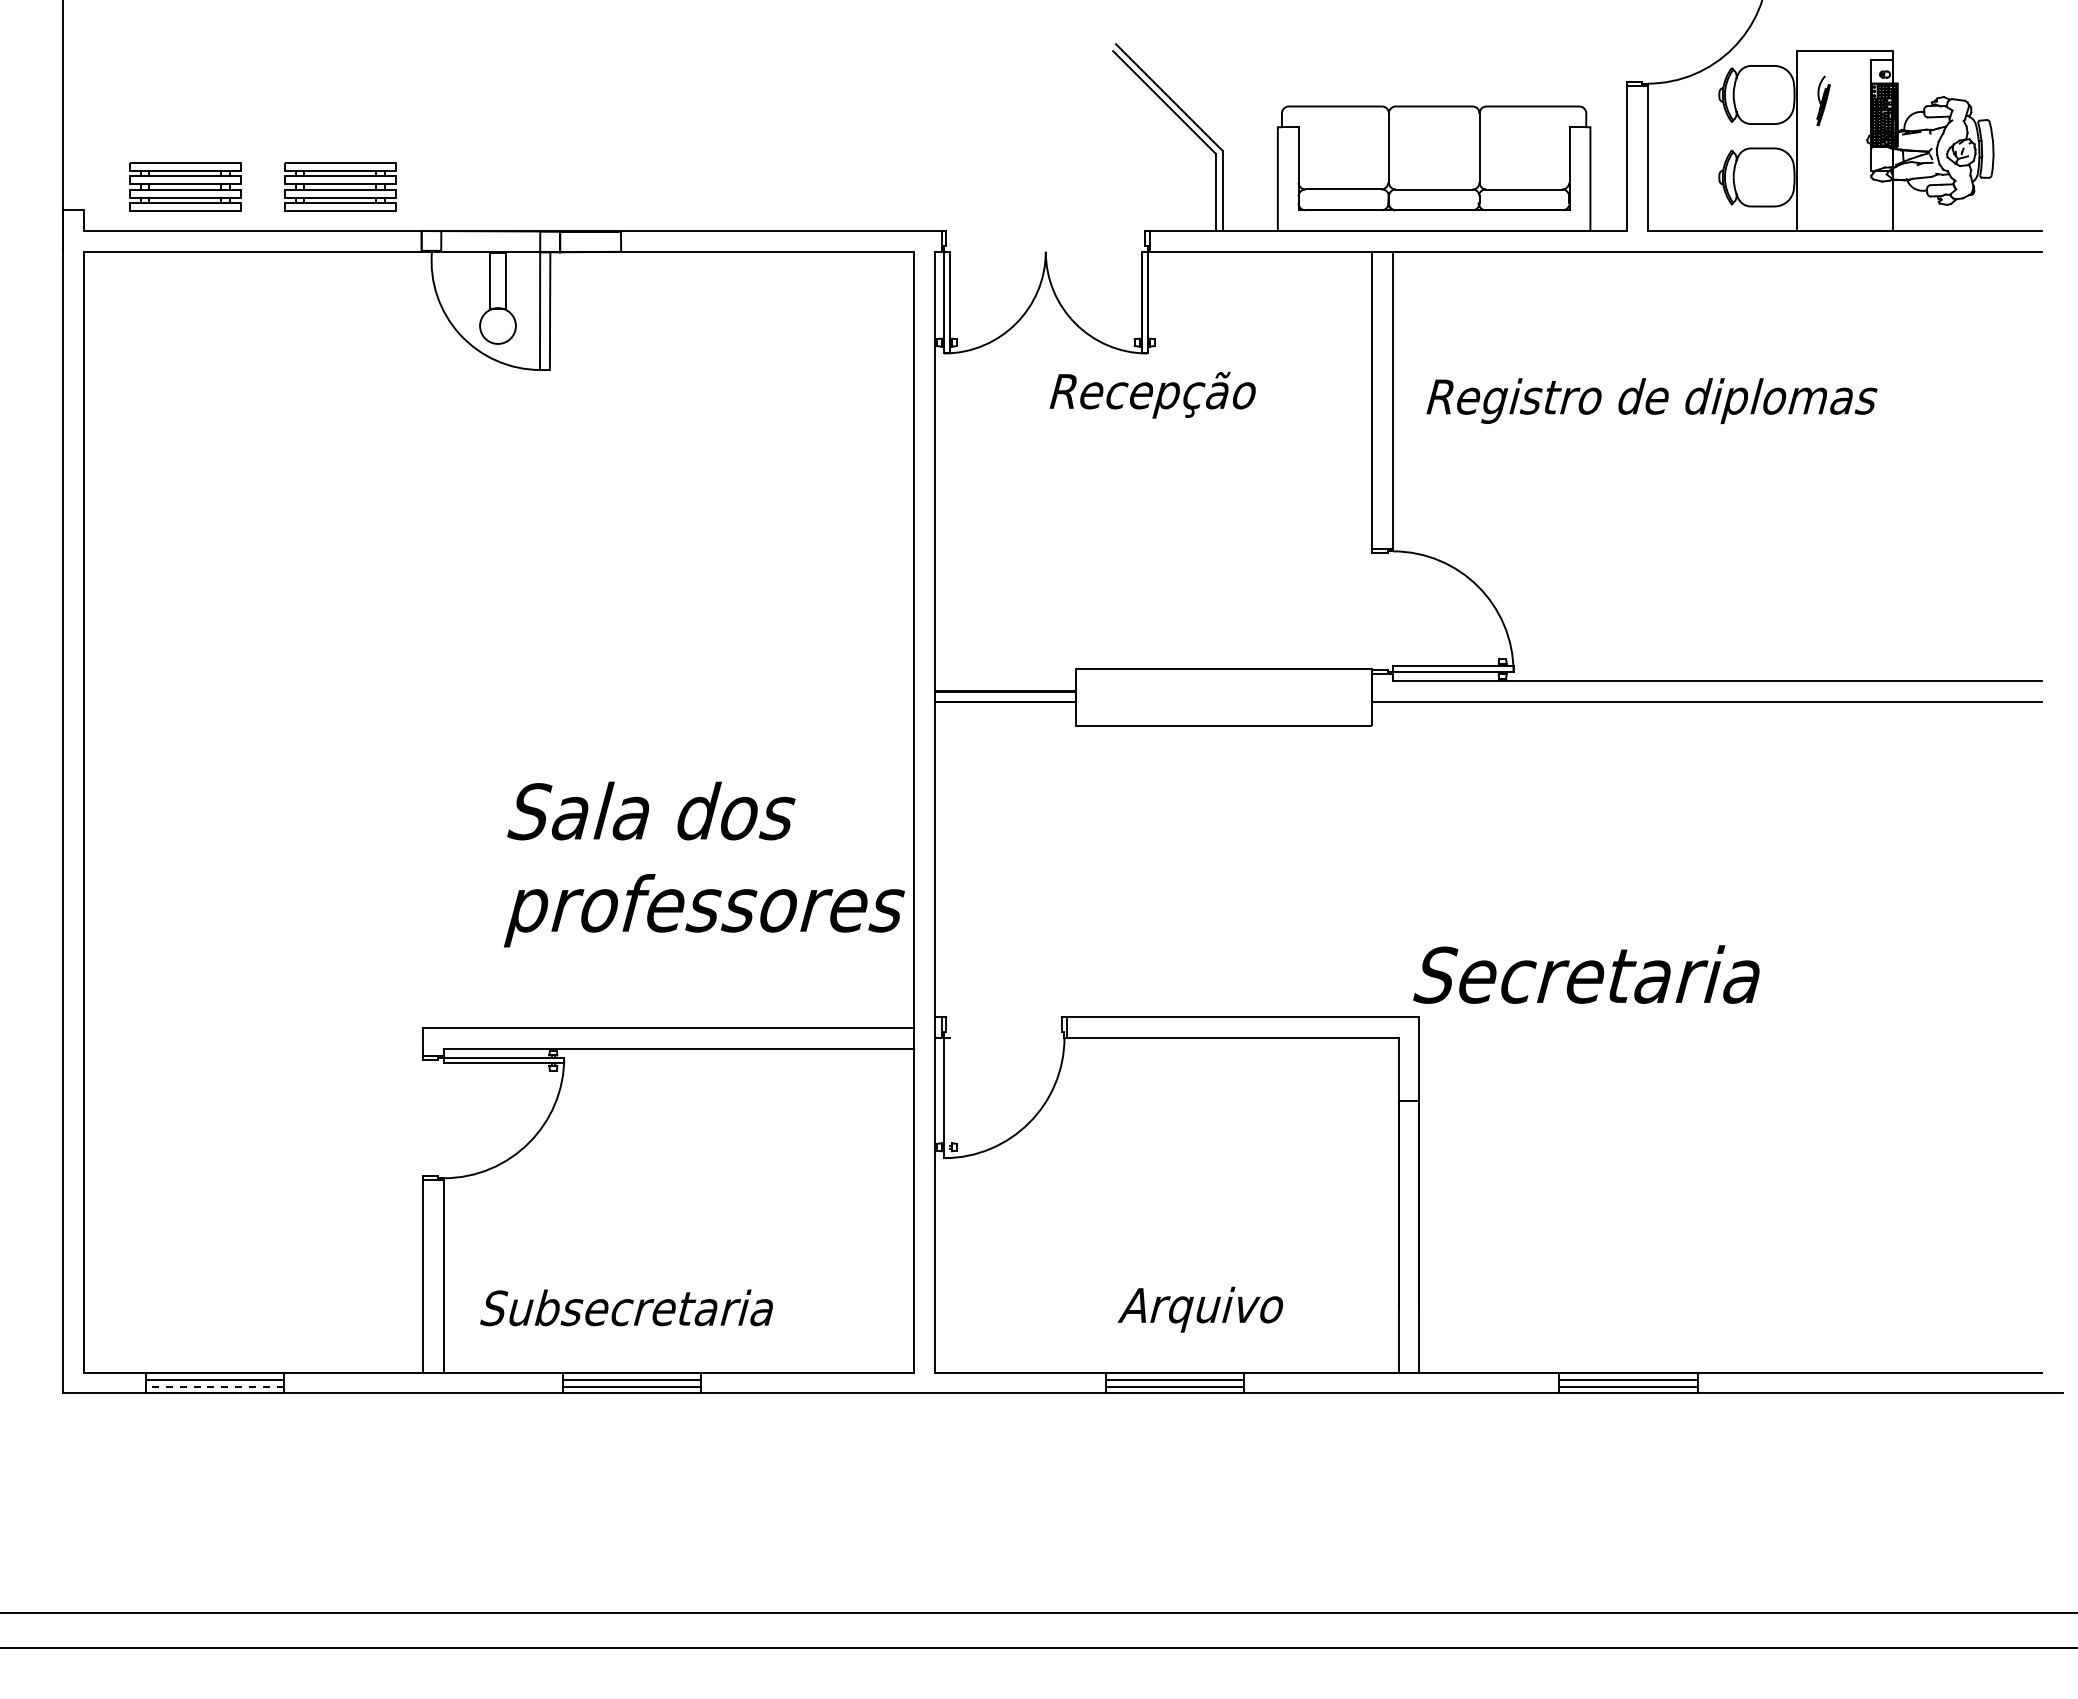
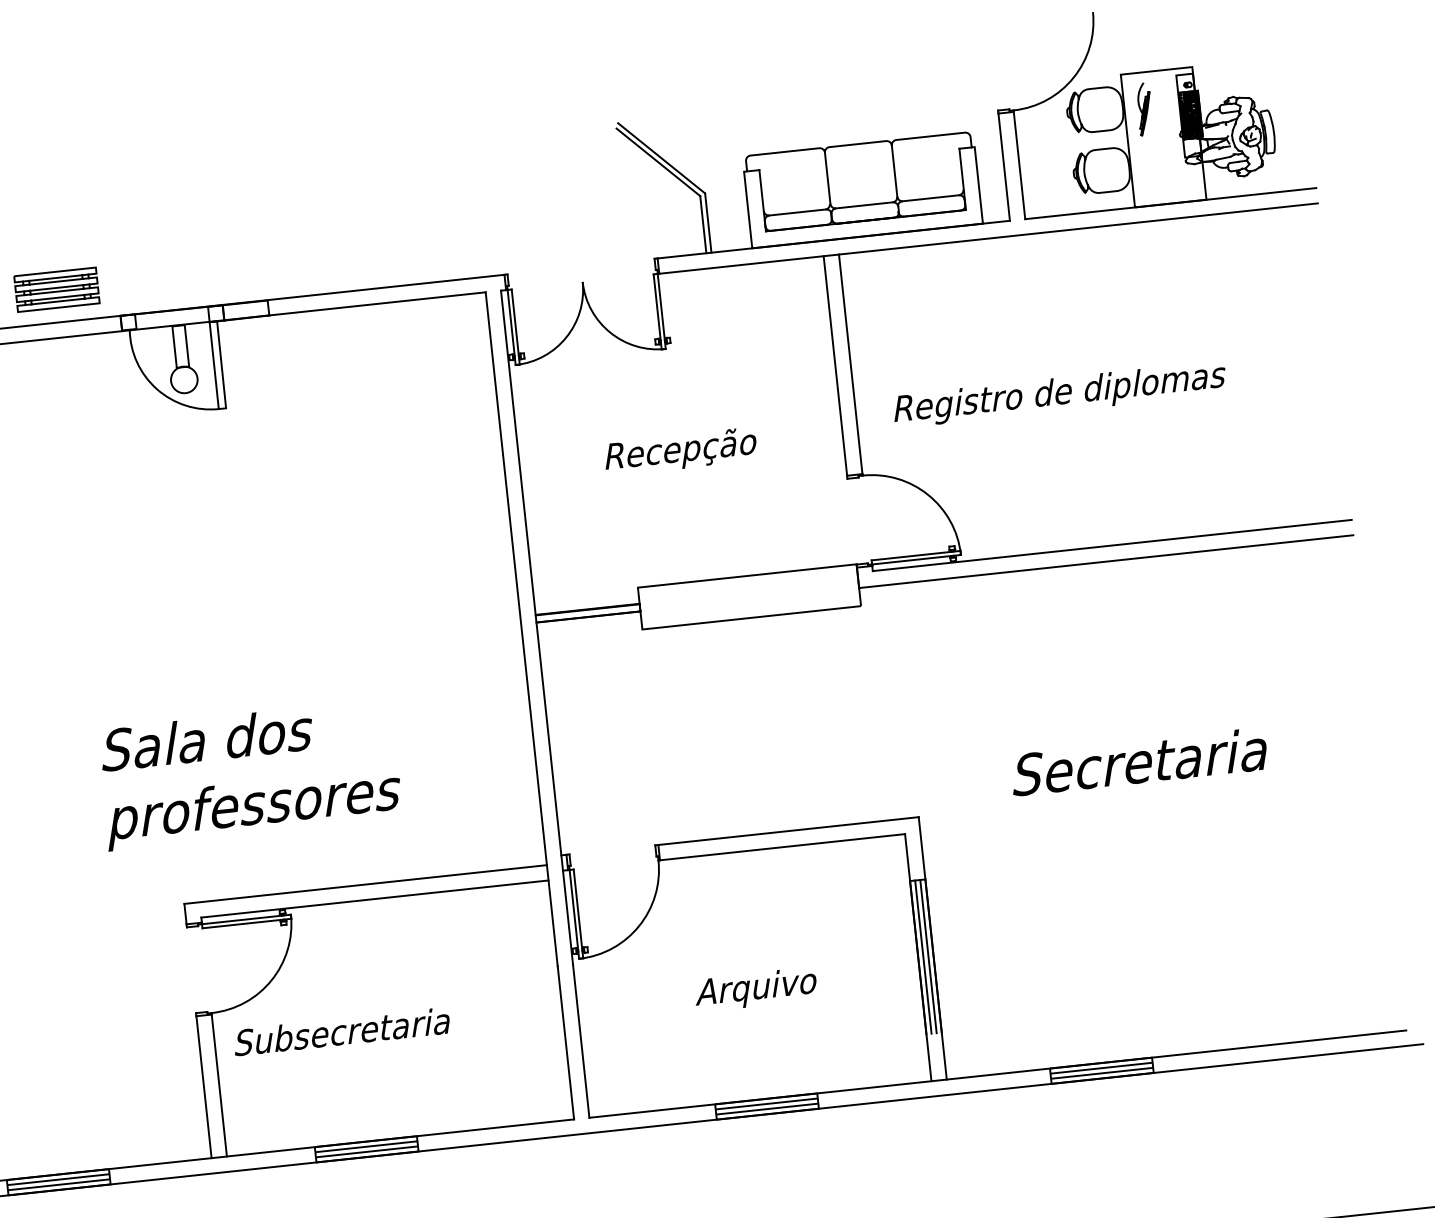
part: (1823, 100) -> (1144, 108), size x1.43
text: (1152, 395) -> (680, 451), moved
text: (1651, 400) -> (1059, 394), moved
text: (704, 864) -> (250, 774), moved
text: (1586, 974) -> (1139, 761), moved
line: (949, 1097) -> (578, 913), added
line: (1405, 1205) -> (923, 957), added
line: (1412, 1205) -> (928, 956), added
text: (626, 1307) -> (341, 1031), moved
text: (1200, 1309) -> (755, 989), moved
line: (214, 1386) -> (58, 1184), dashed -> solid

